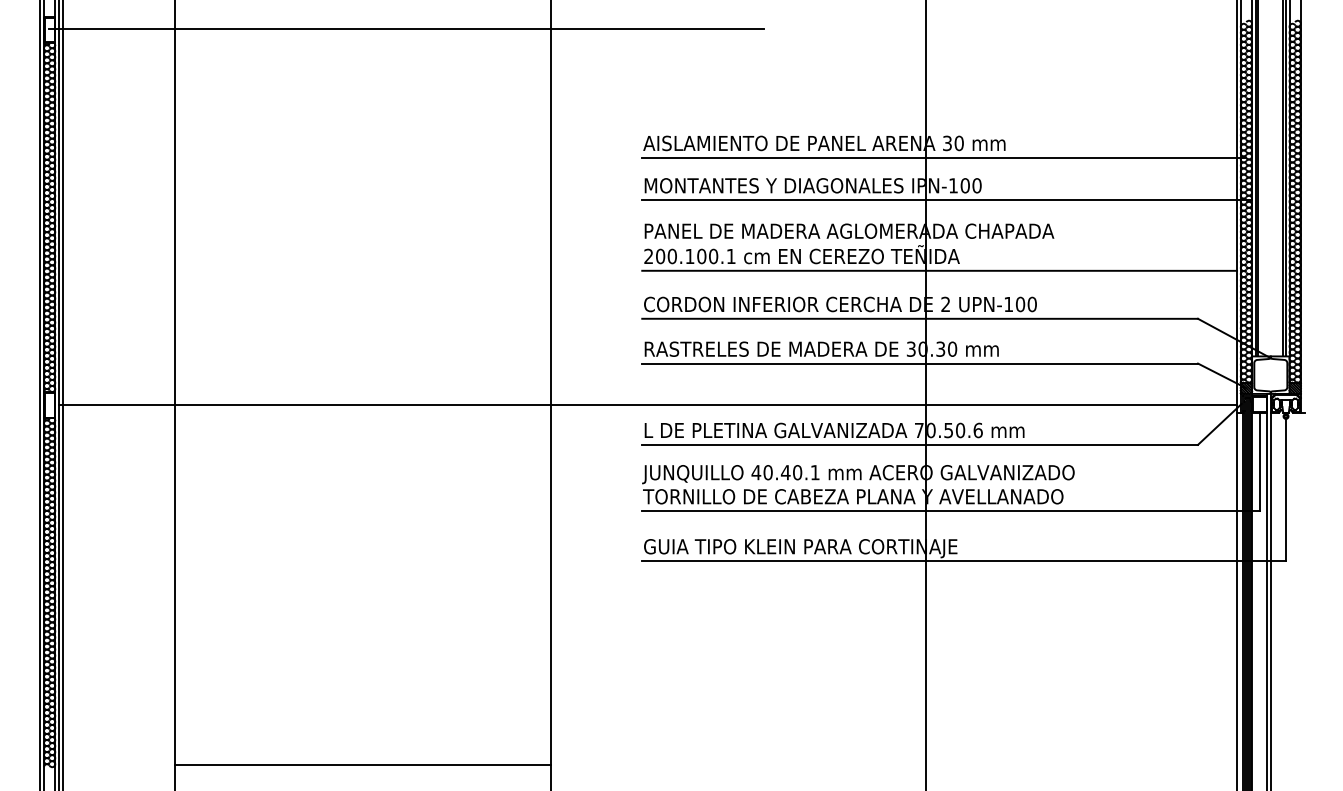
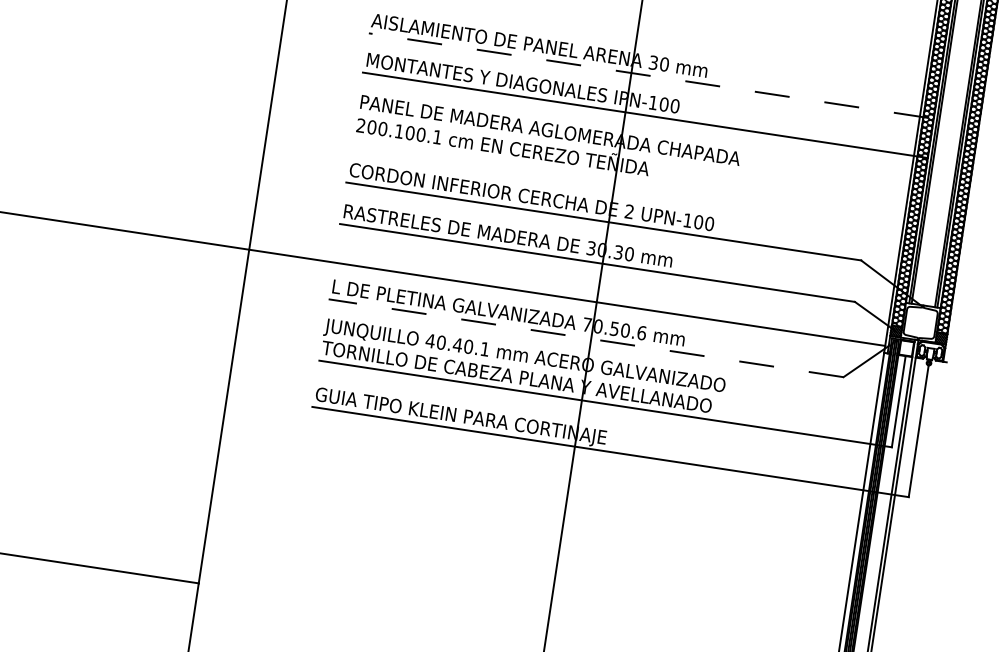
line: (943, 157) -> (647, 75), solid -> dashed
line: (939, 270) -> (628, 179), removed
line: (920, 444) -> (586, 337), solid -> dashed

